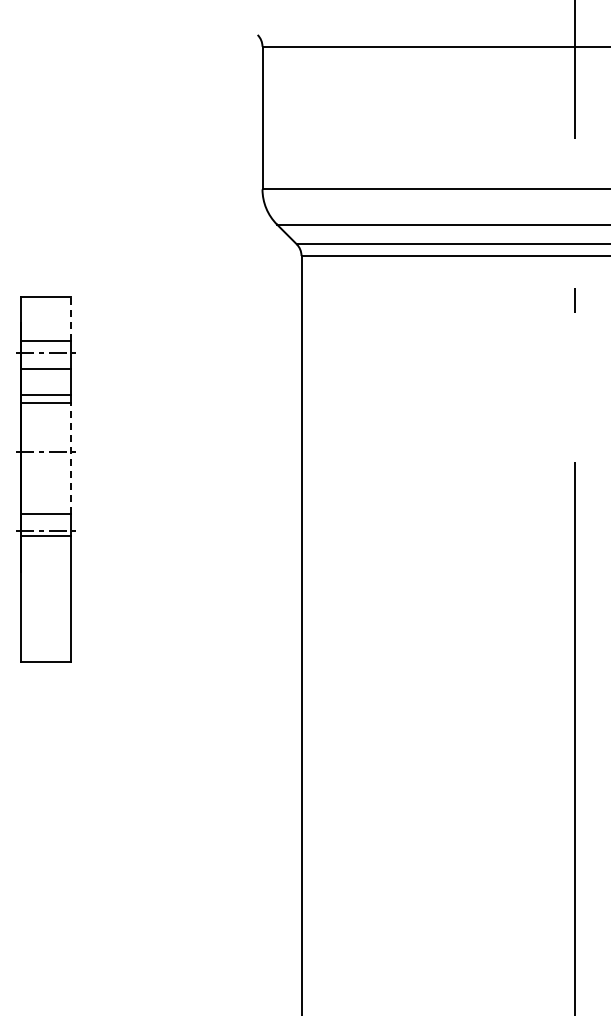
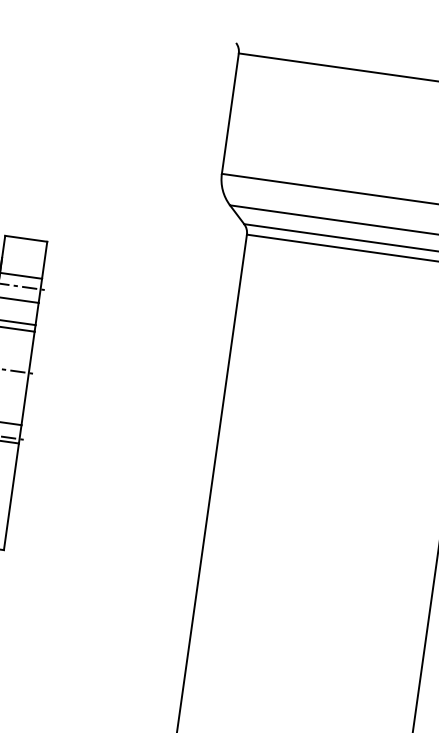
line: (70, 318) -> (44, 260), dashed -> solid
line: (70, 458) -> (27, 378), dashed -> solid

